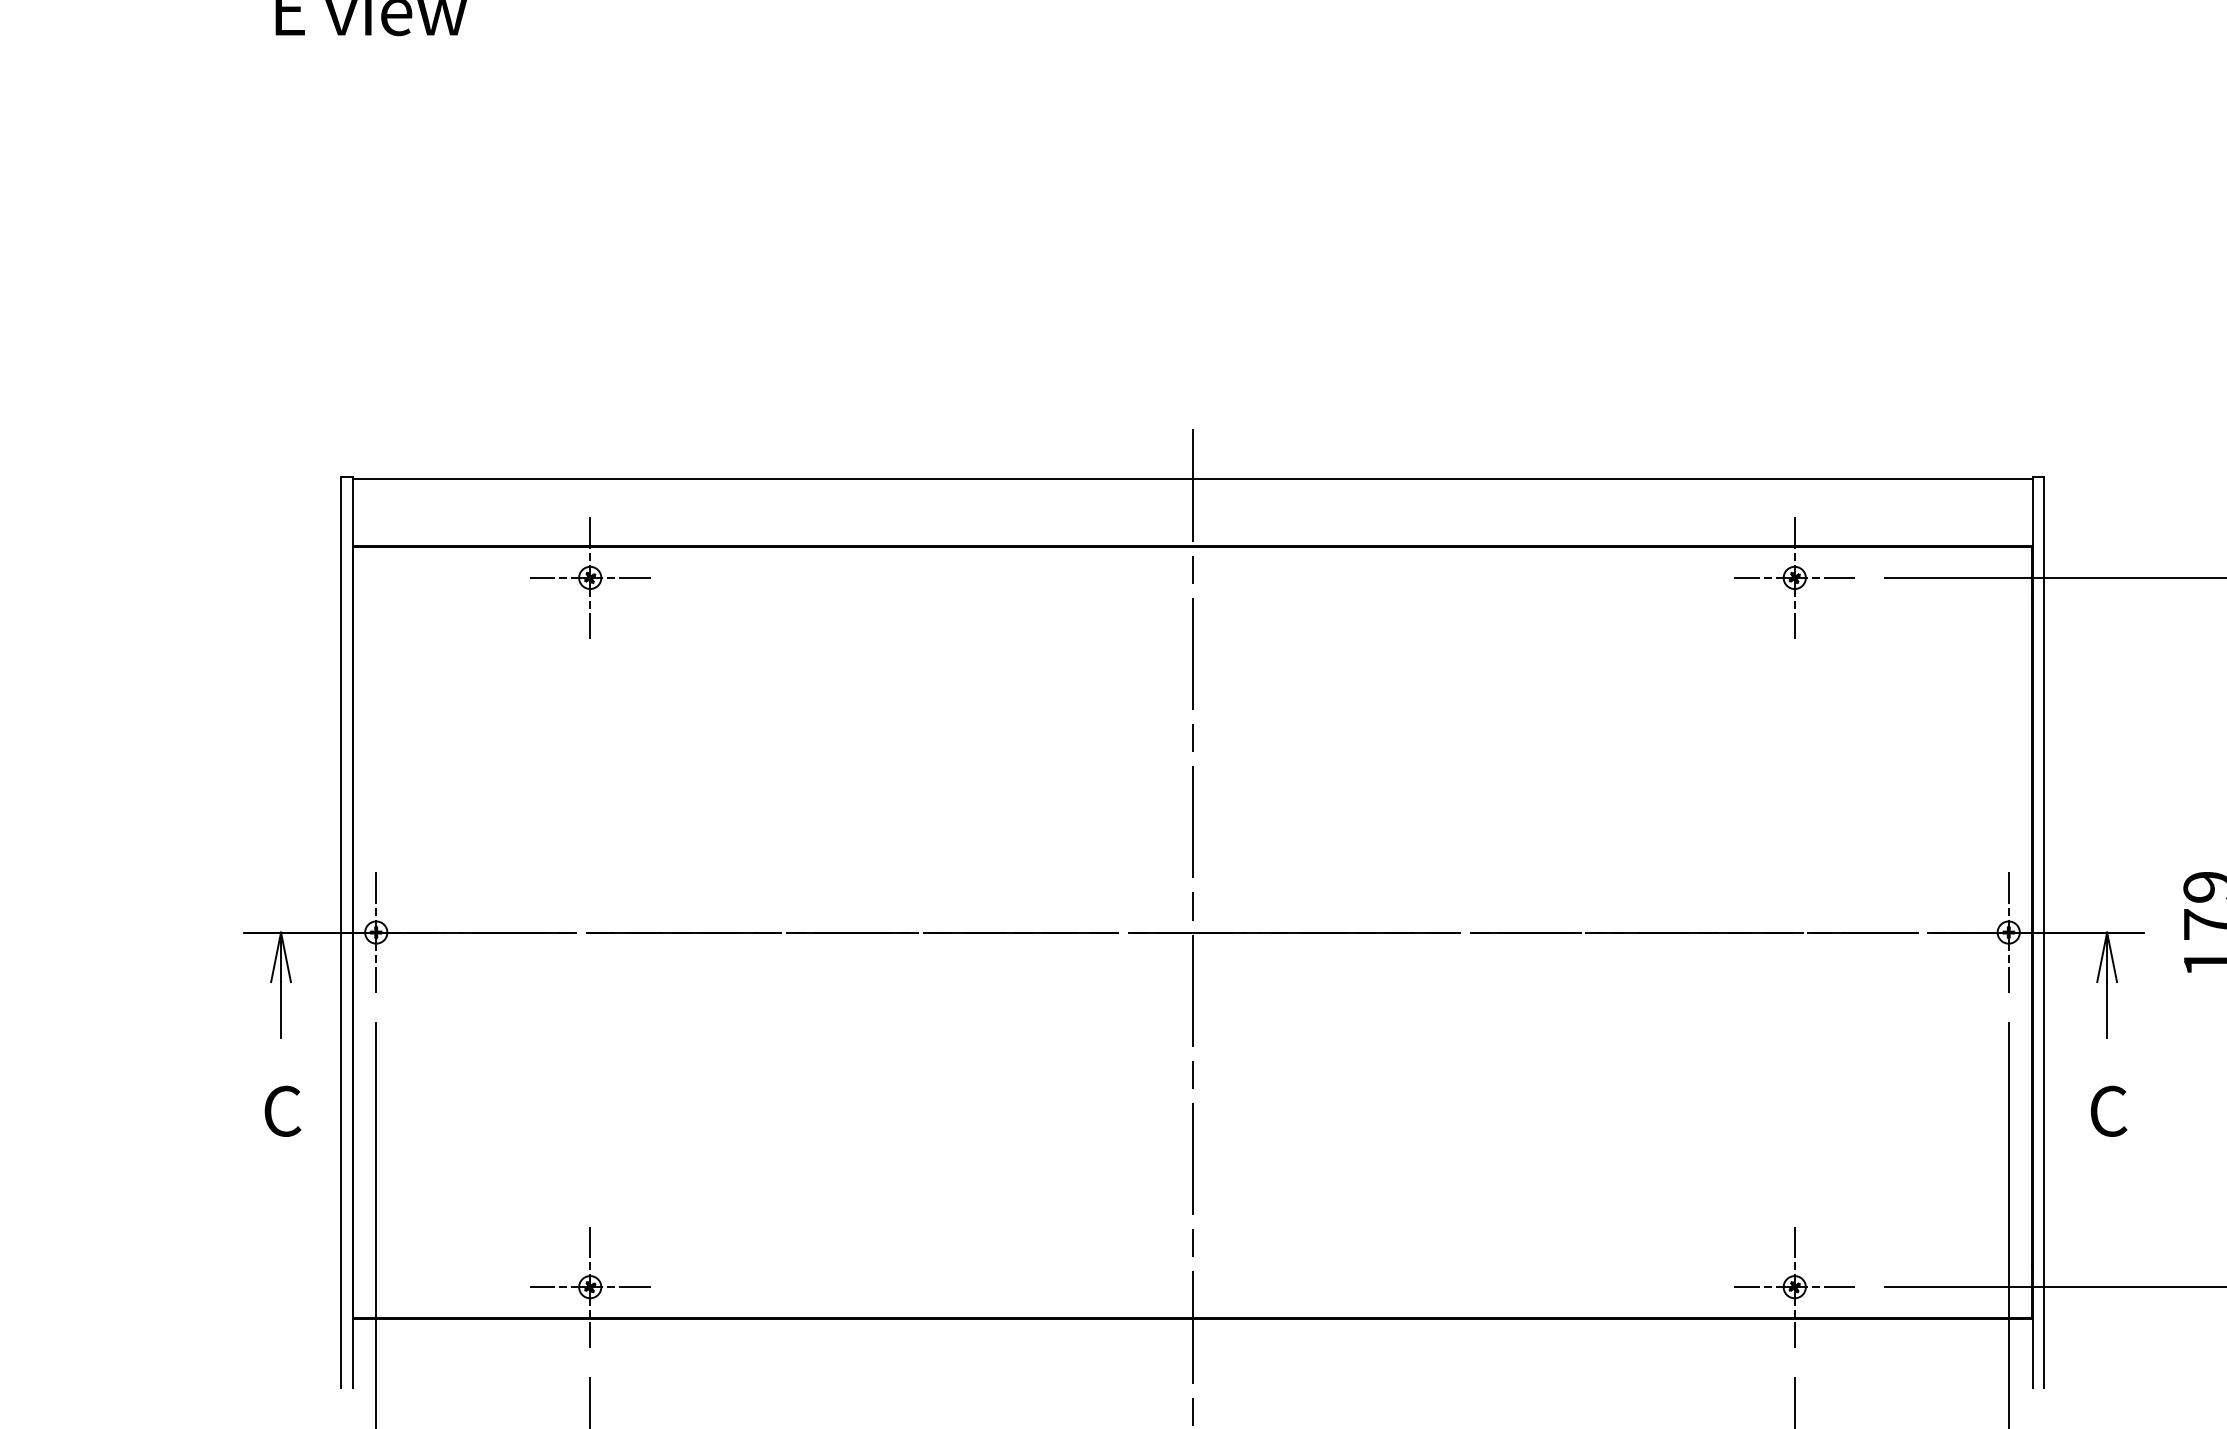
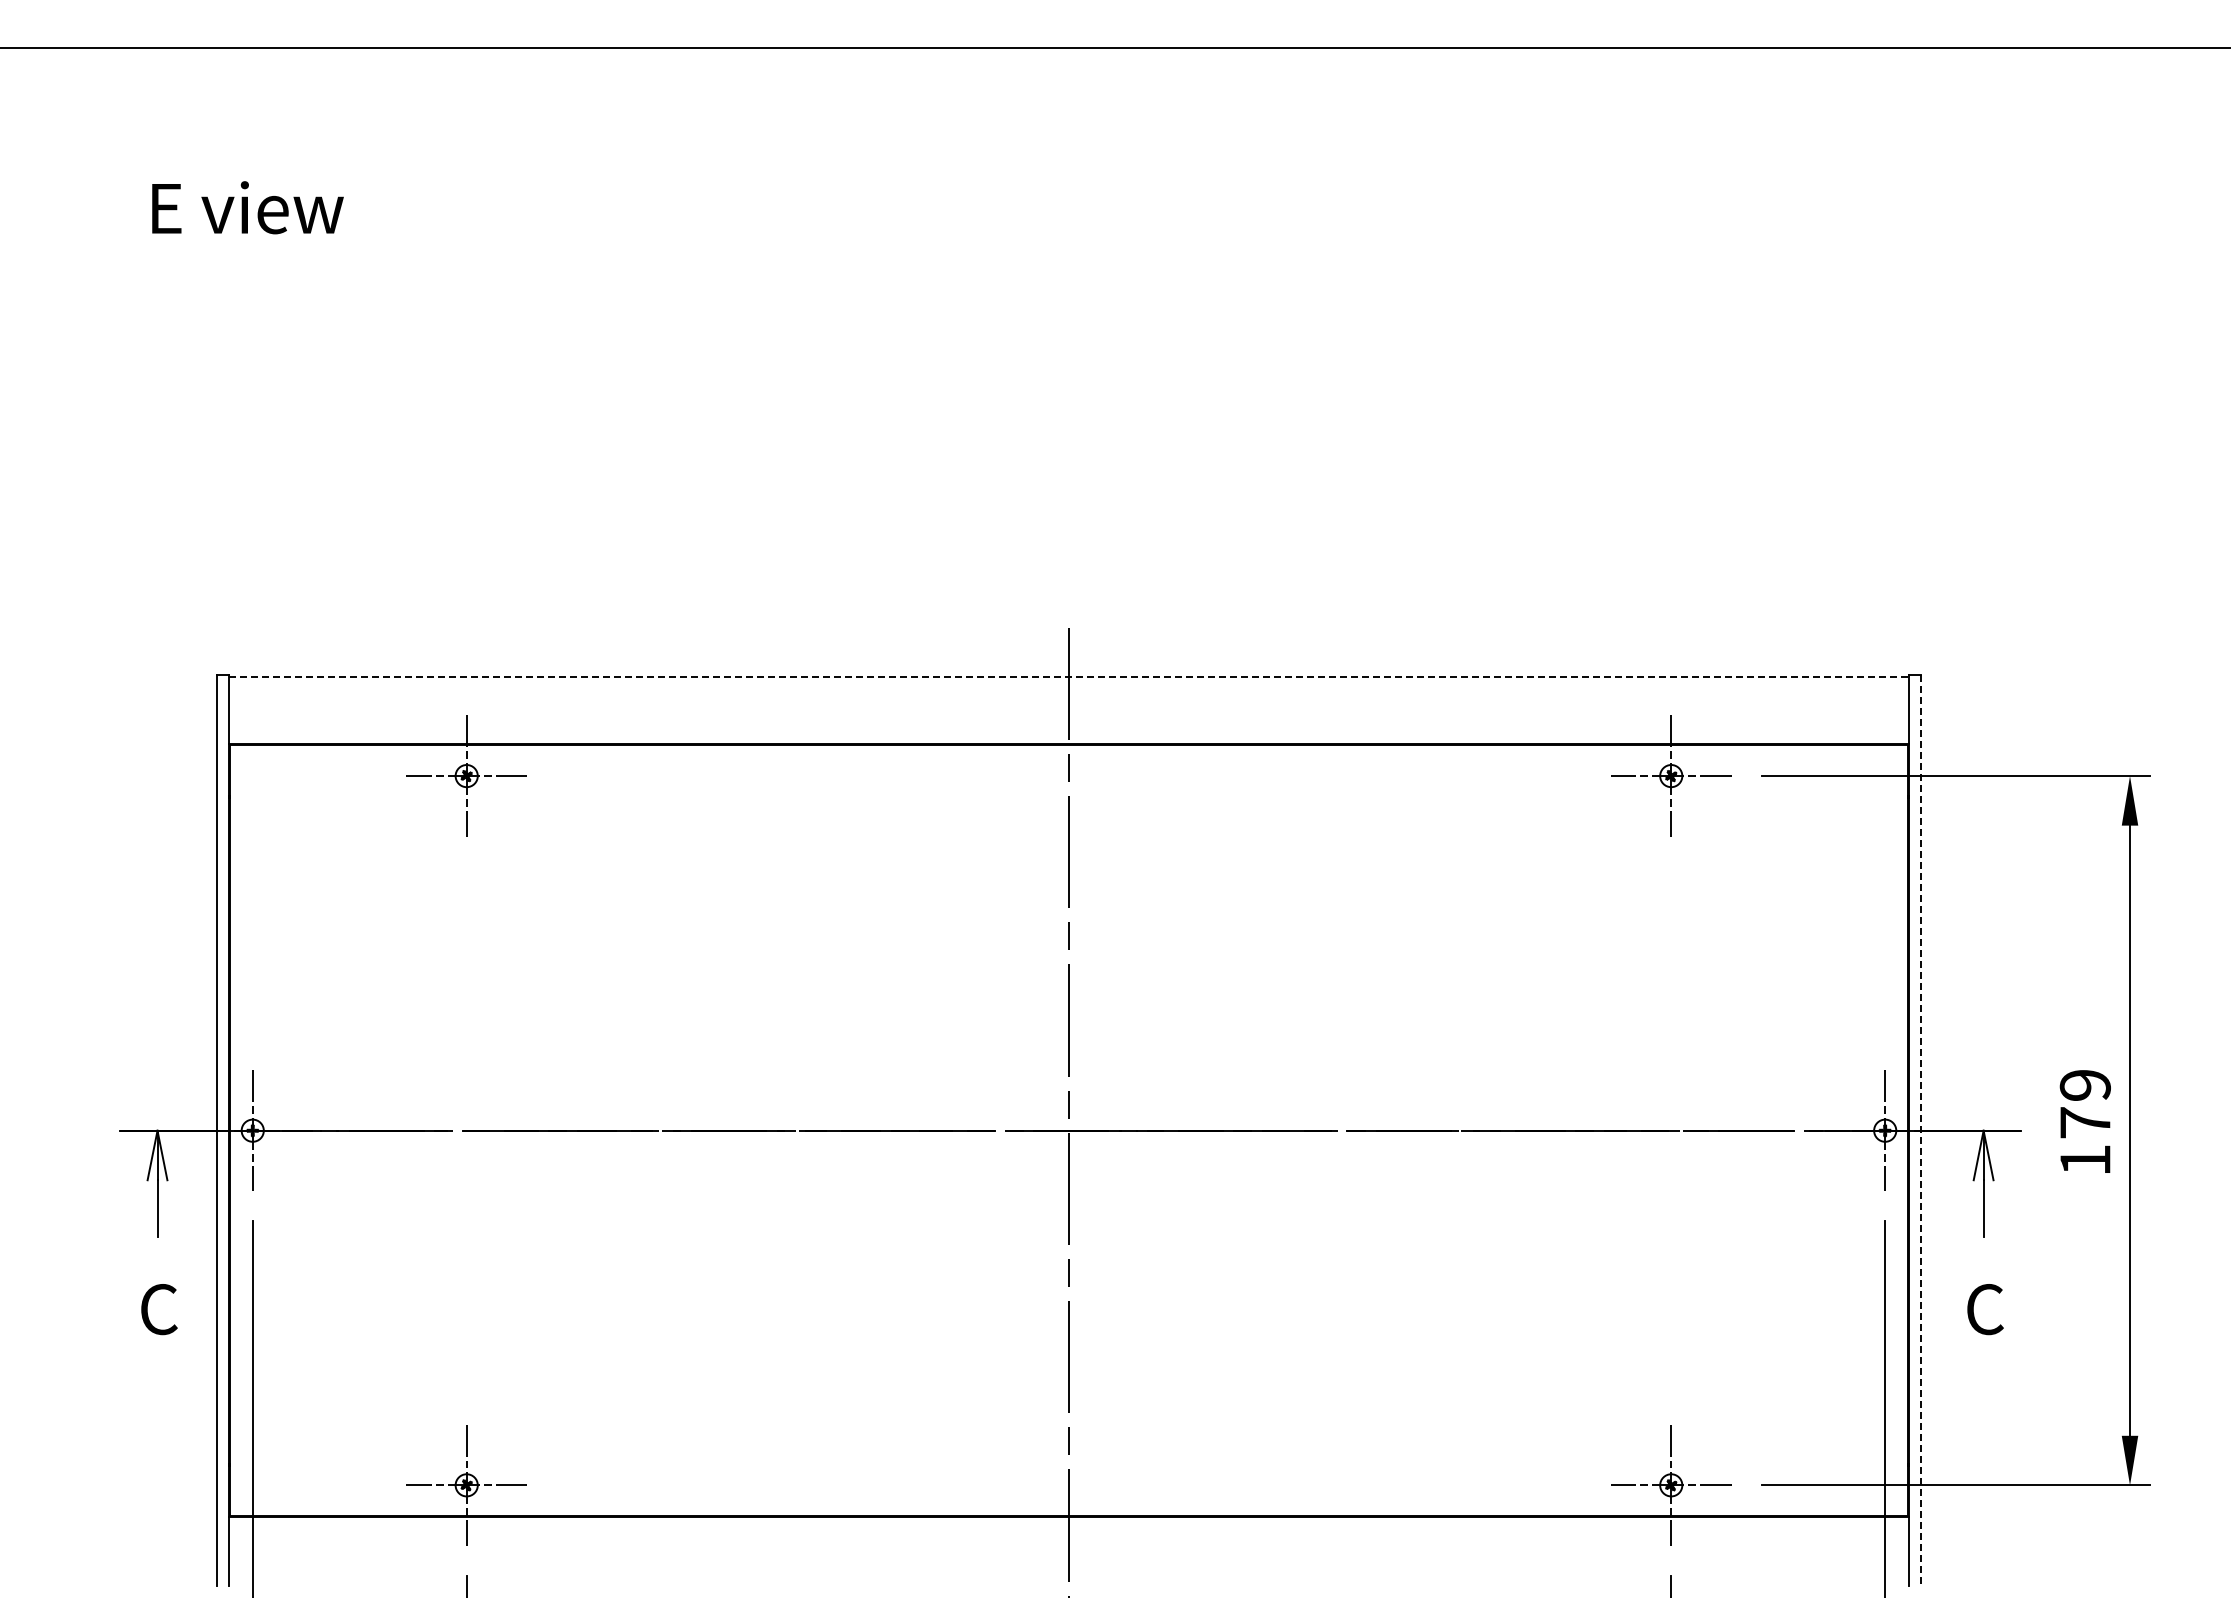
line: (1193, 479) -> (1069, 677), solid -> dashed
line: (2044, 932) -> (1920, 1130), solid -> dashed

